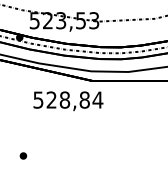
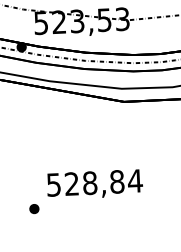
text: (68, 101) -> (95, 184), moved

